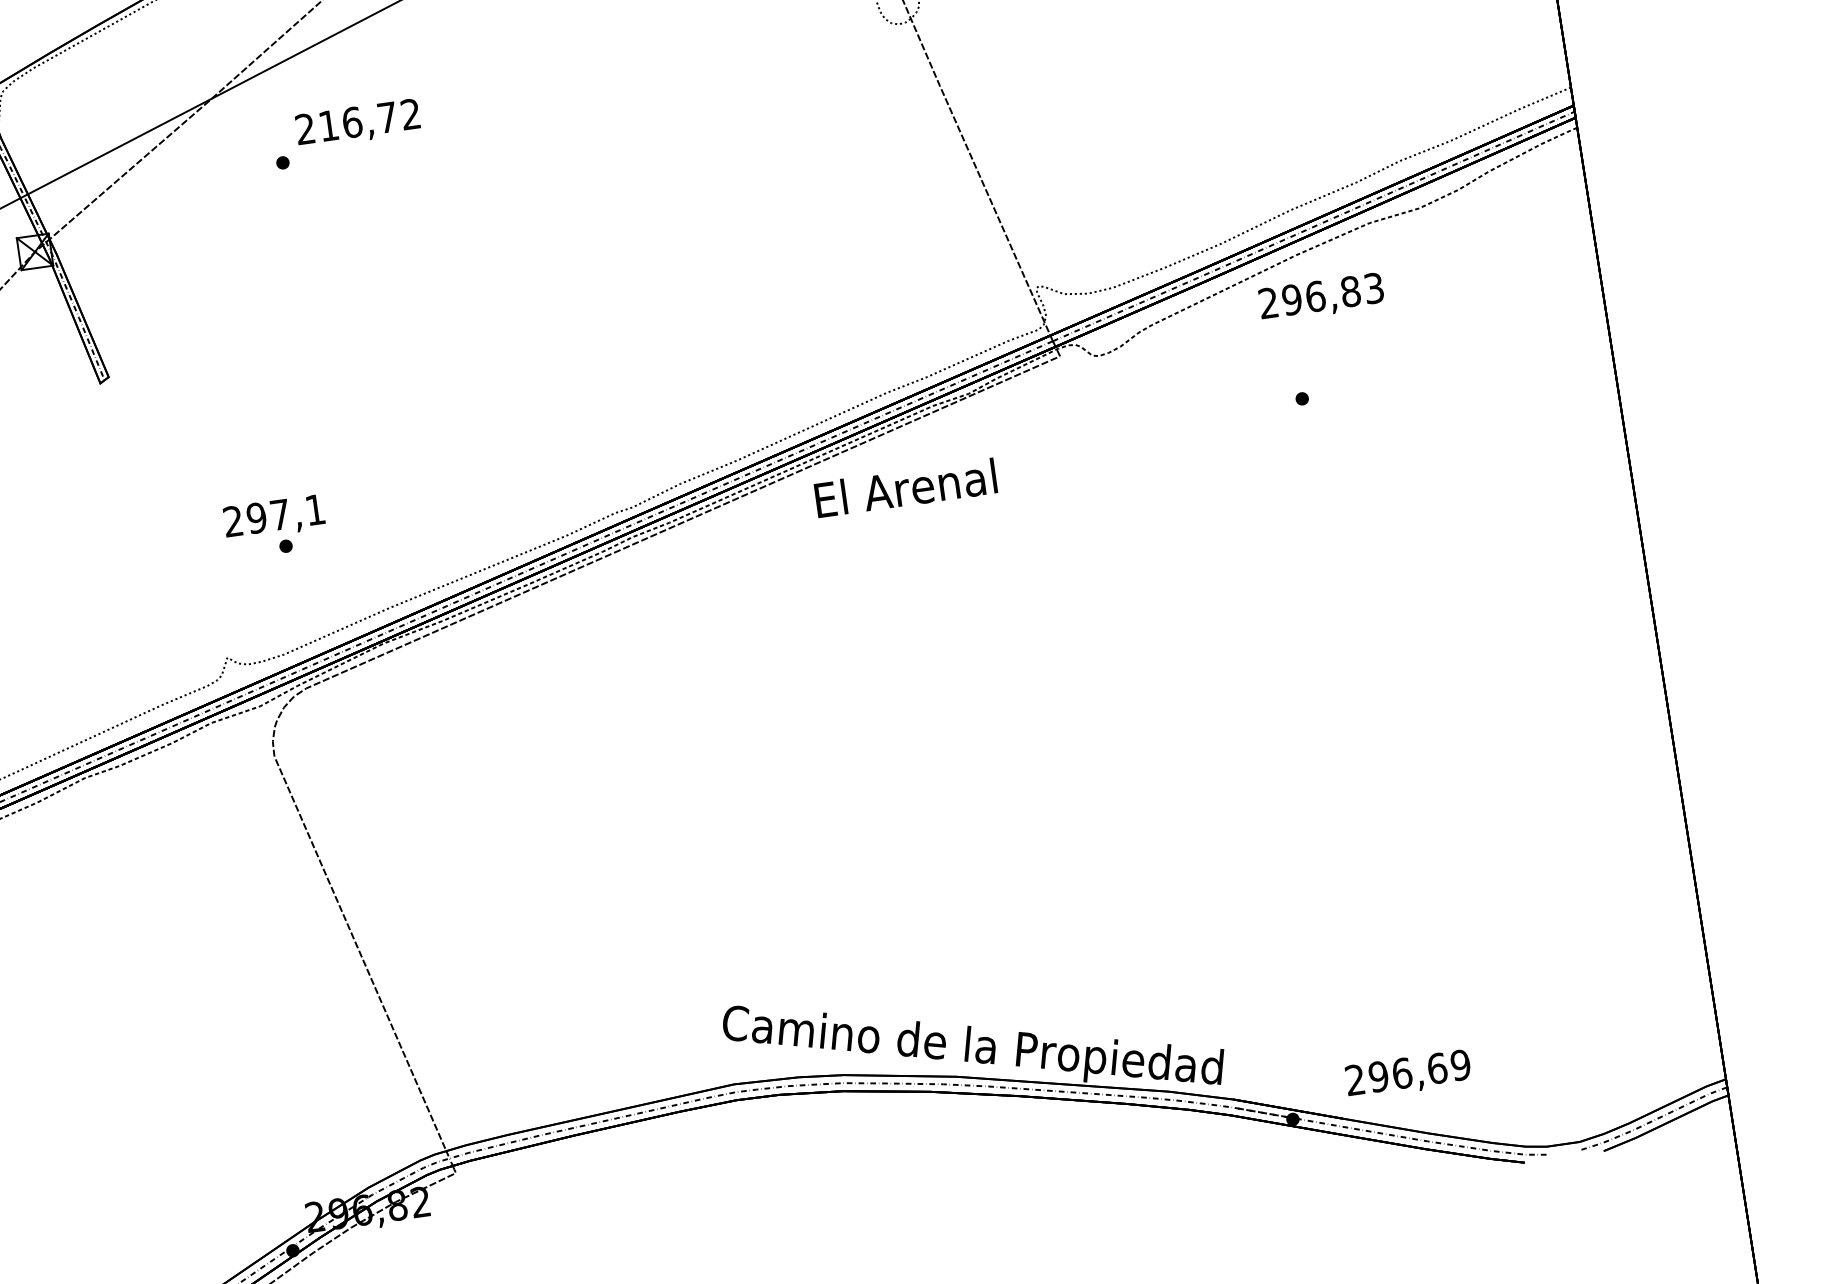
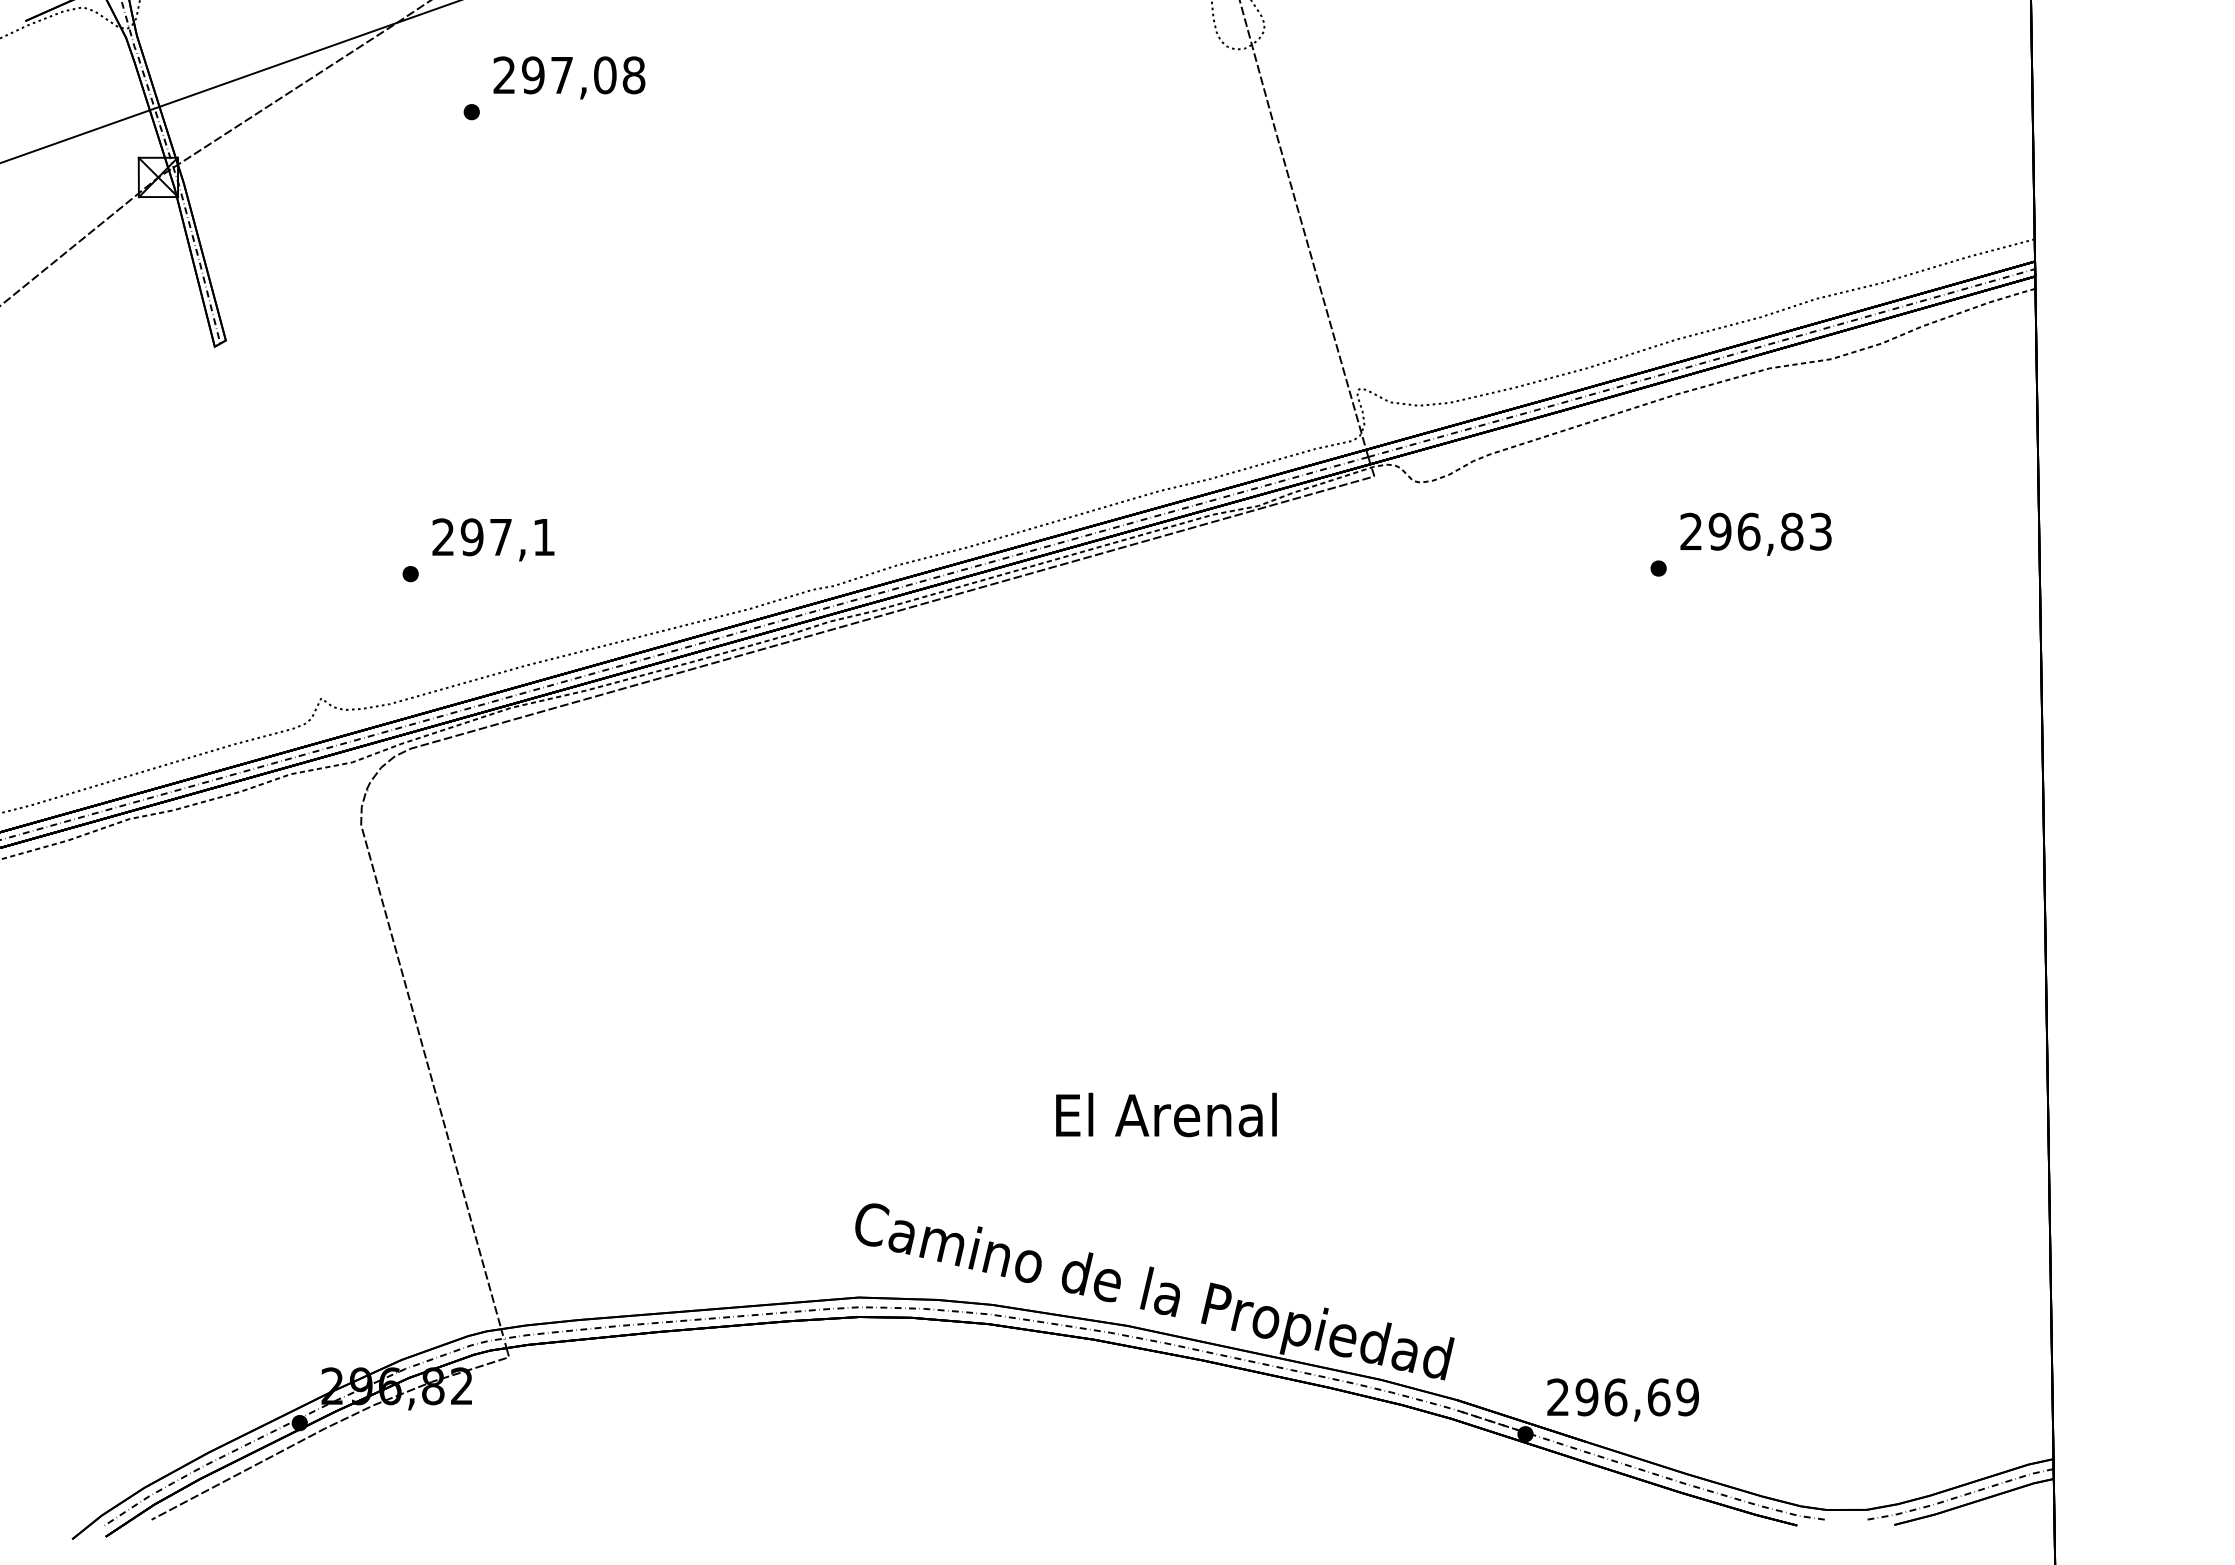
text: (369, 120) -> (583, 75), 216,72 -> 297,08
text: (1321, 297) -> (1755, 533), moved
text: (905, 487) -> (1166, 1114), moved
text: (274, 517) -> (493, 539), moved
text: (1407, 1074) -> (1622, 1399), moved

